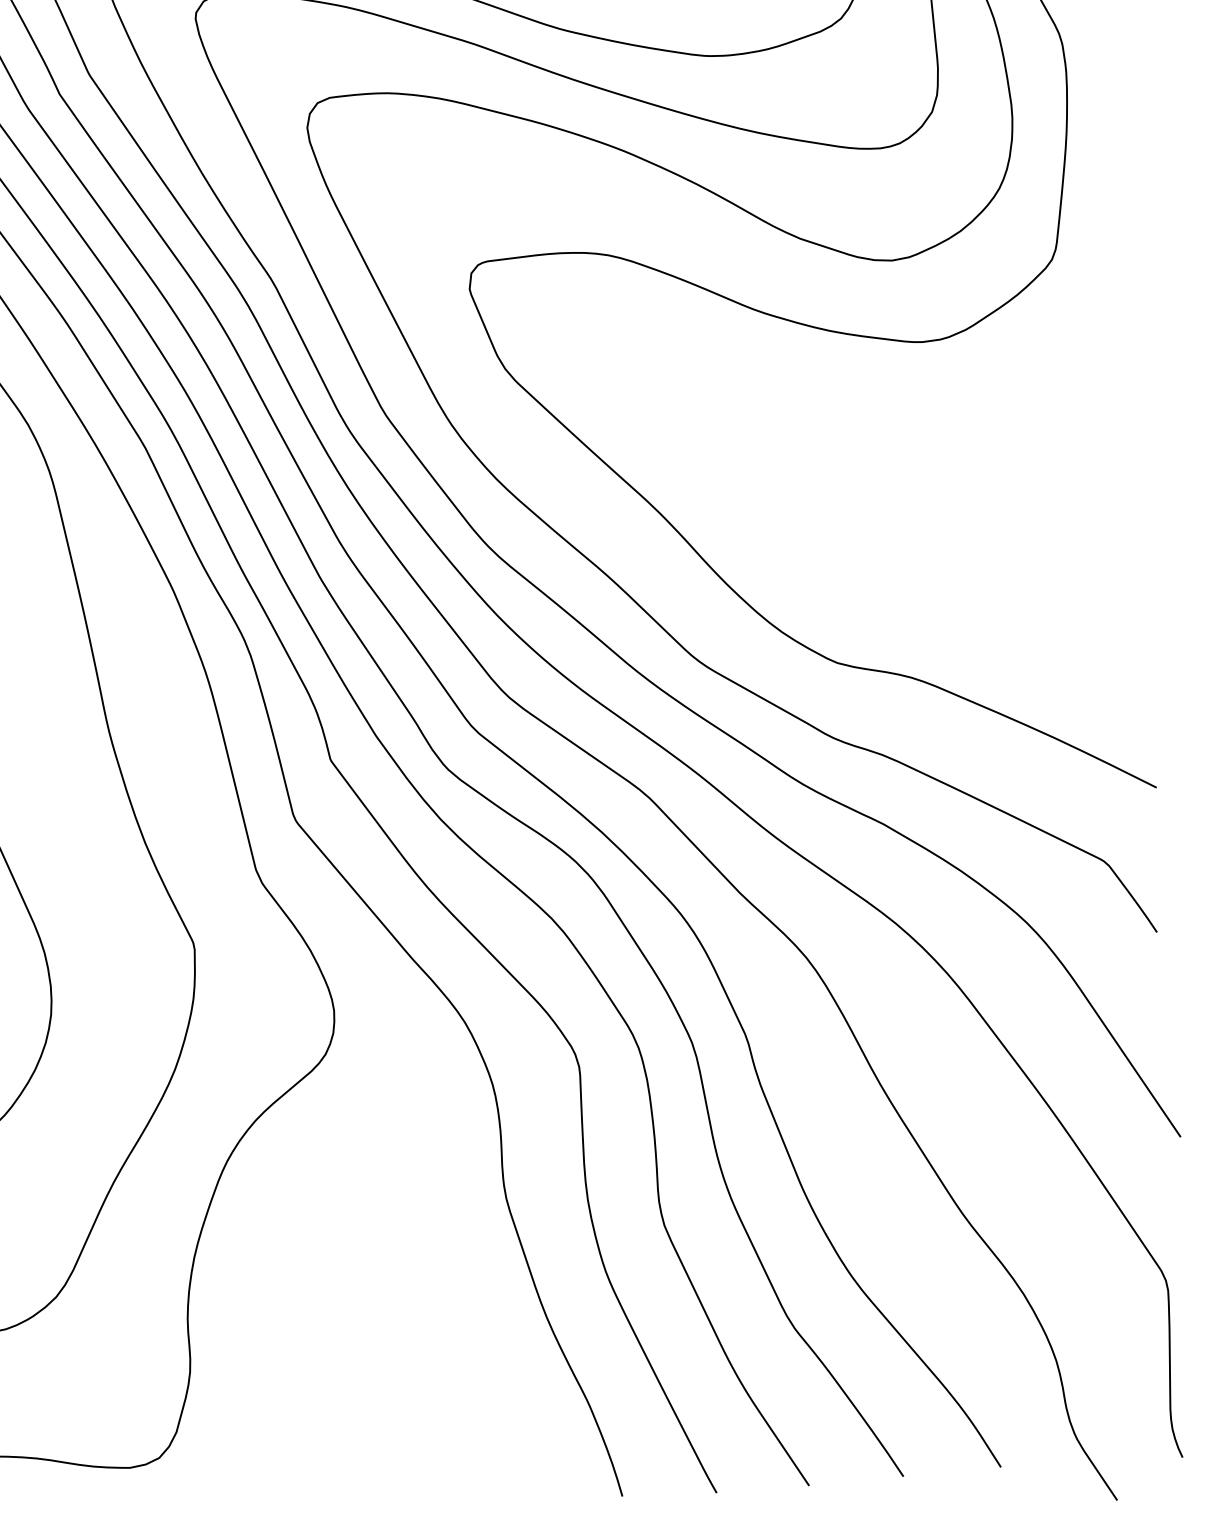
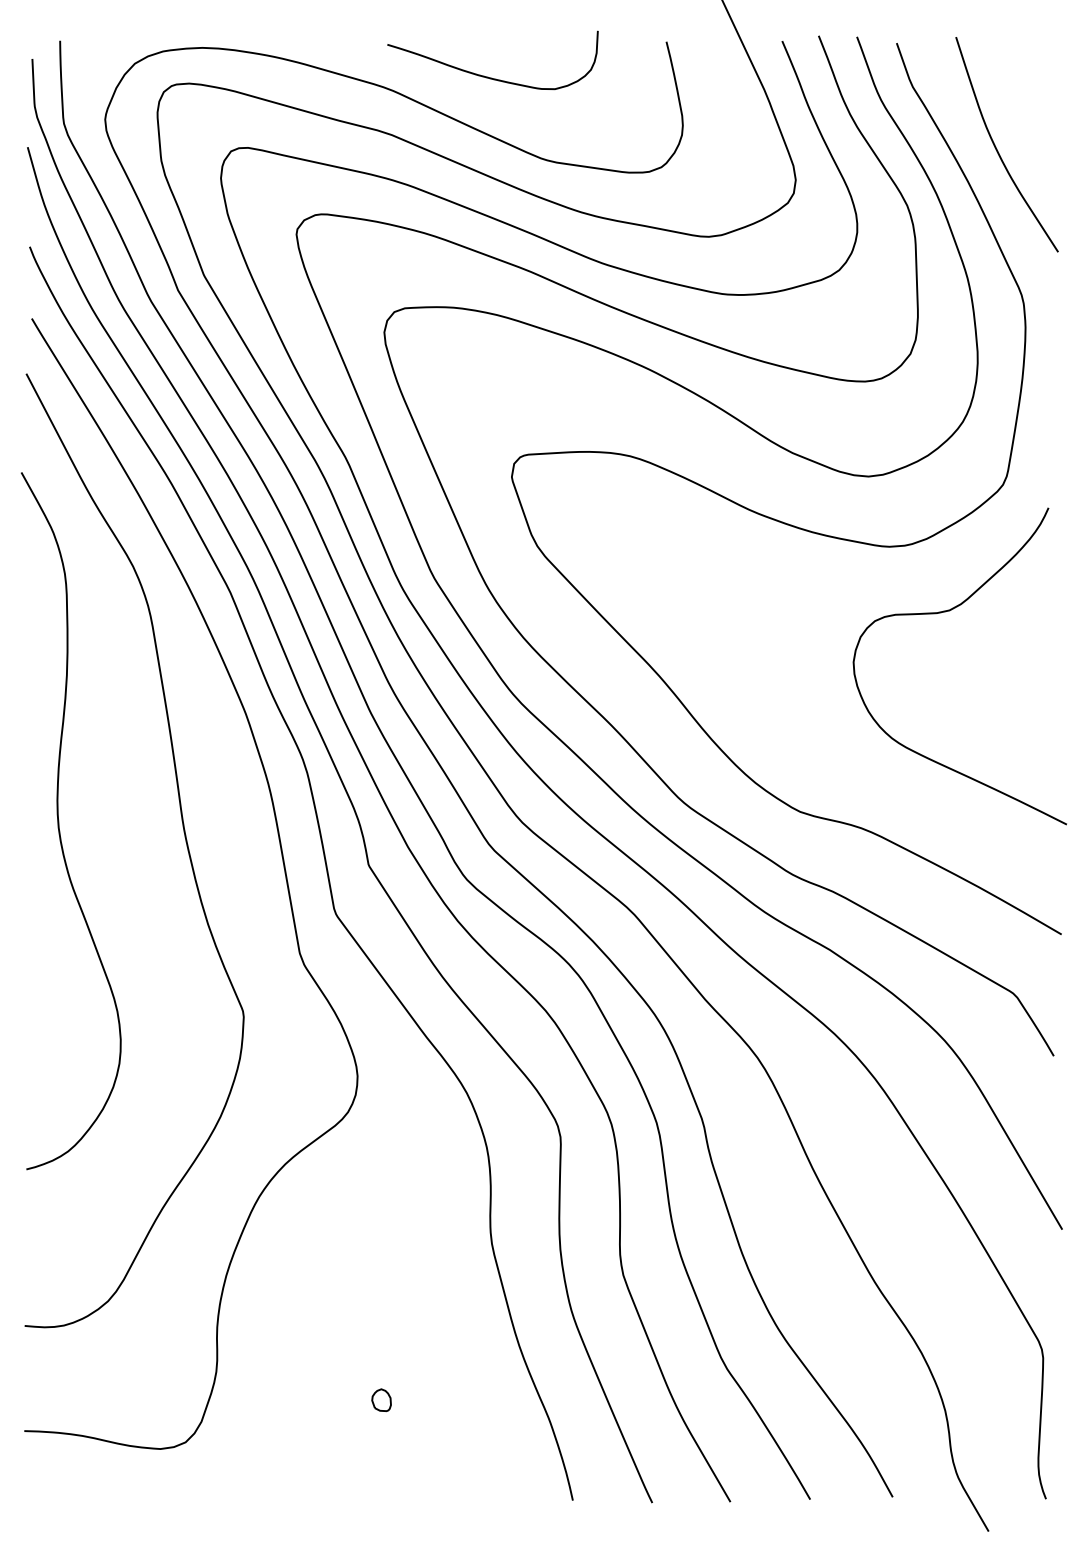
curve: (993, 415) -> (945, 612), added
part: (387, 1391) -> (381, 1399), added

